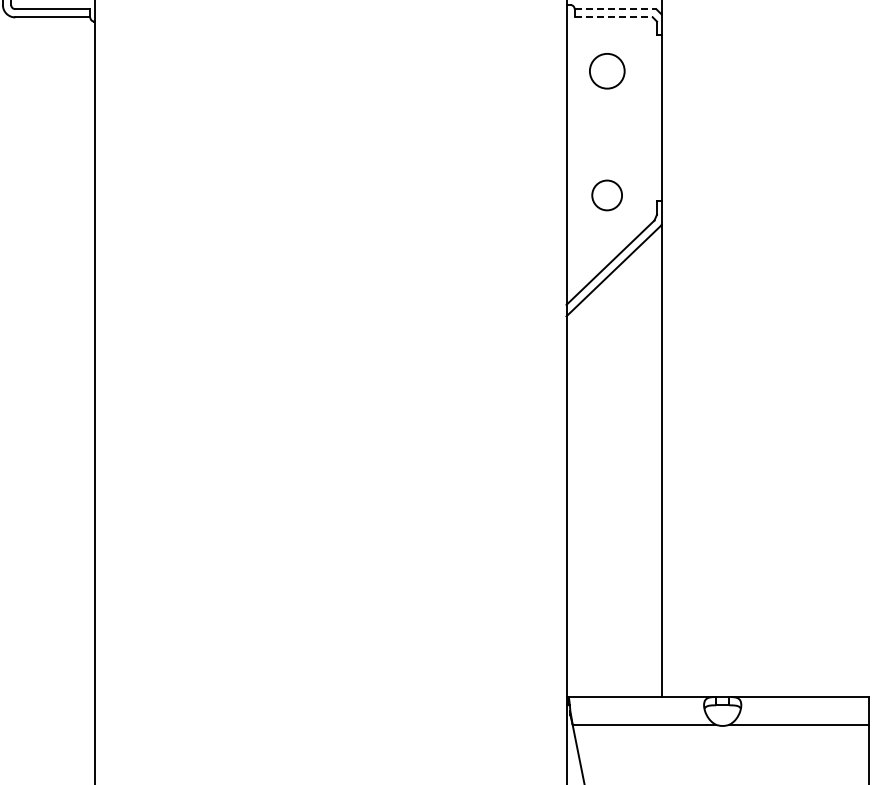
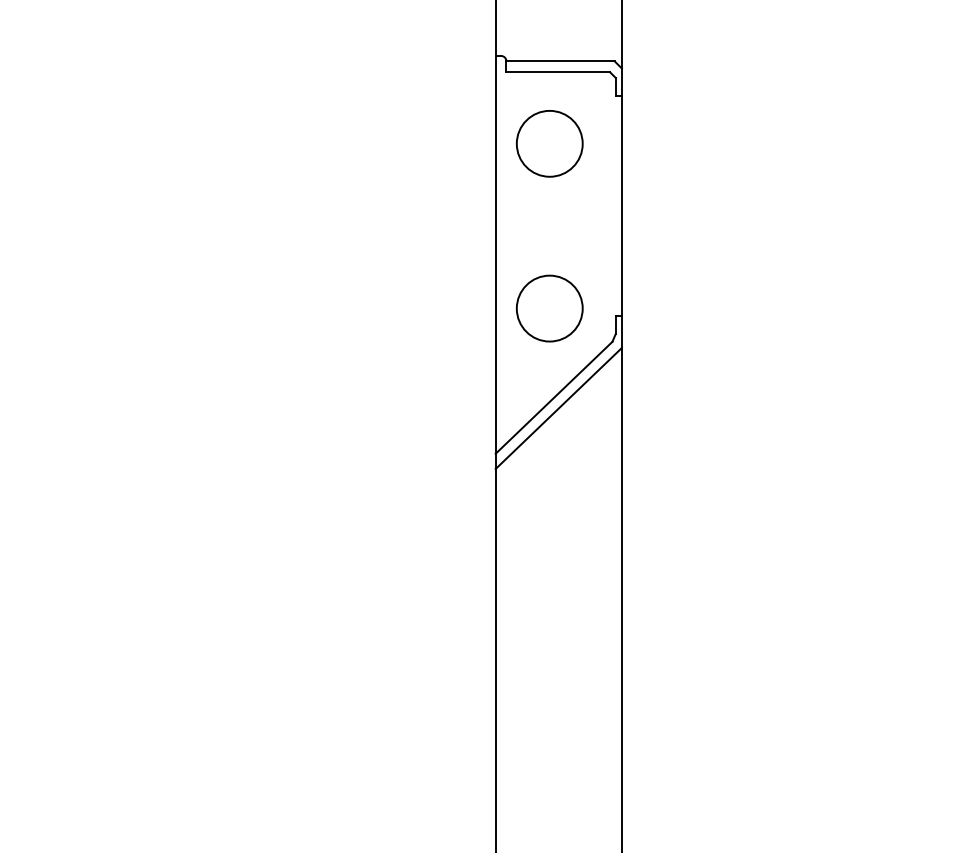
line: (615, 9) -> (560, 61), dashed -> solid
line: (614, 17) -> (559, 72), dashed -> solid
circle: (607, 71) -> (550, 144), size x1.43
circle: (606, 195) -> (548, 308), size x1.67

